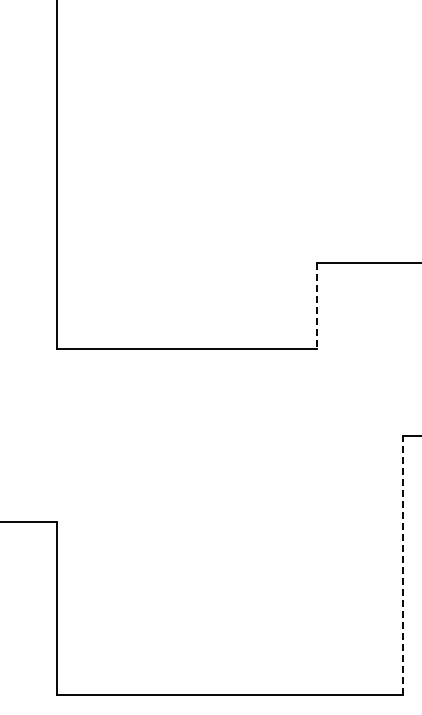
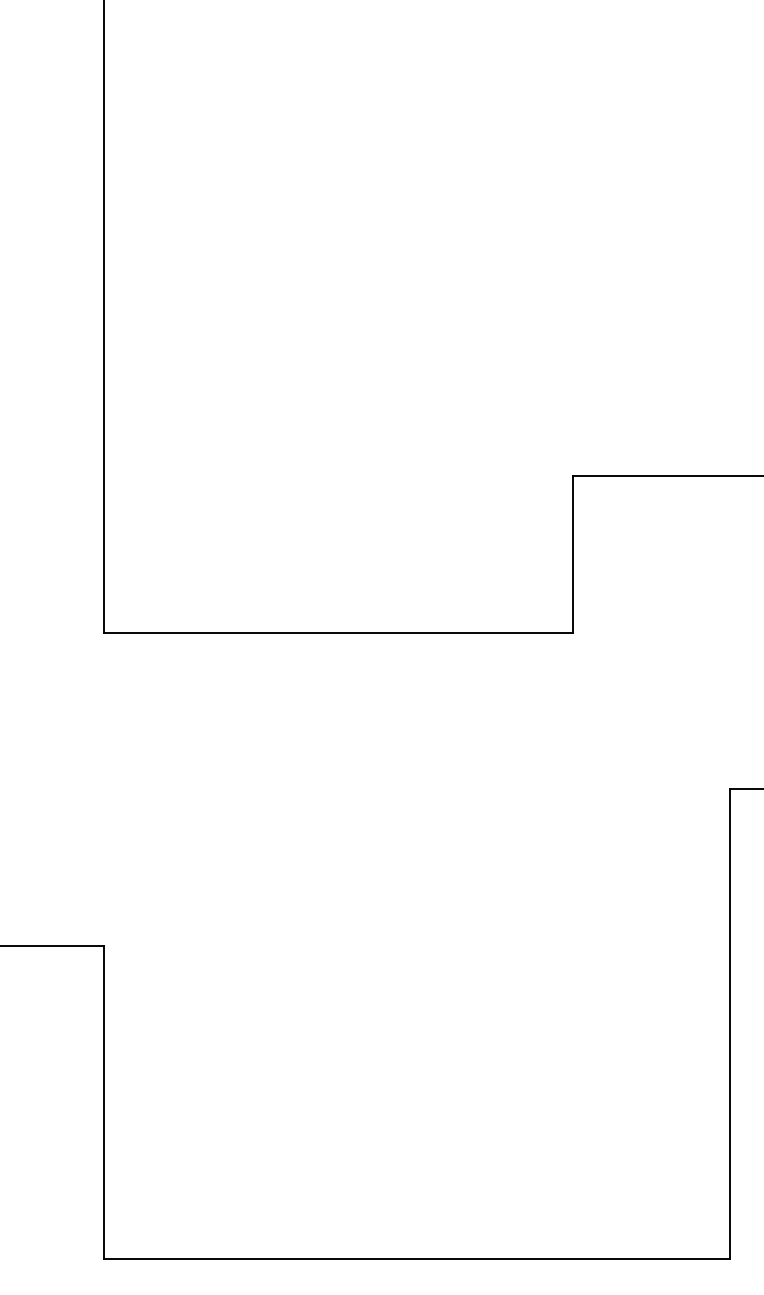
line: (316, 306) -> (573, 555), dashed -> solid
line: (402, 565) -> (728, 1024), dashed -> solid

